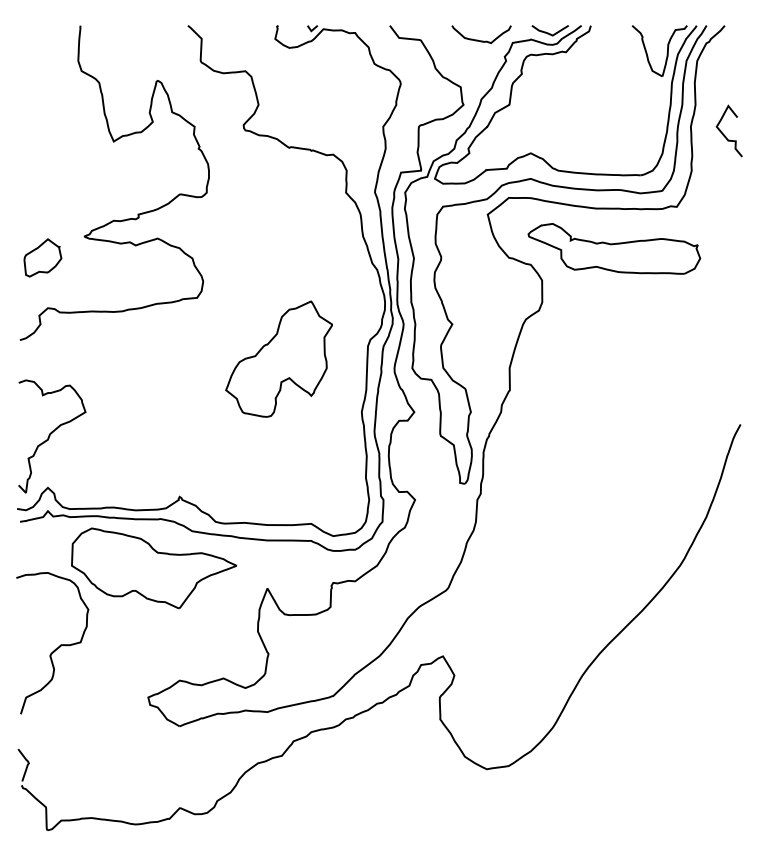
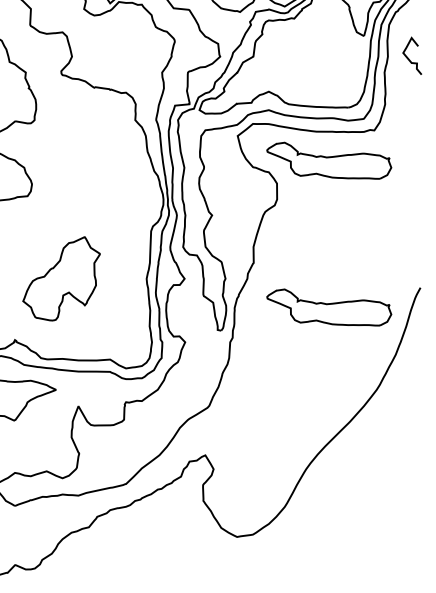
curve: (724, 134) -> (408, 58), moved
part: (278, 358) -> (61, 278), moved
part: (614, 451) -> (329, 307), added

